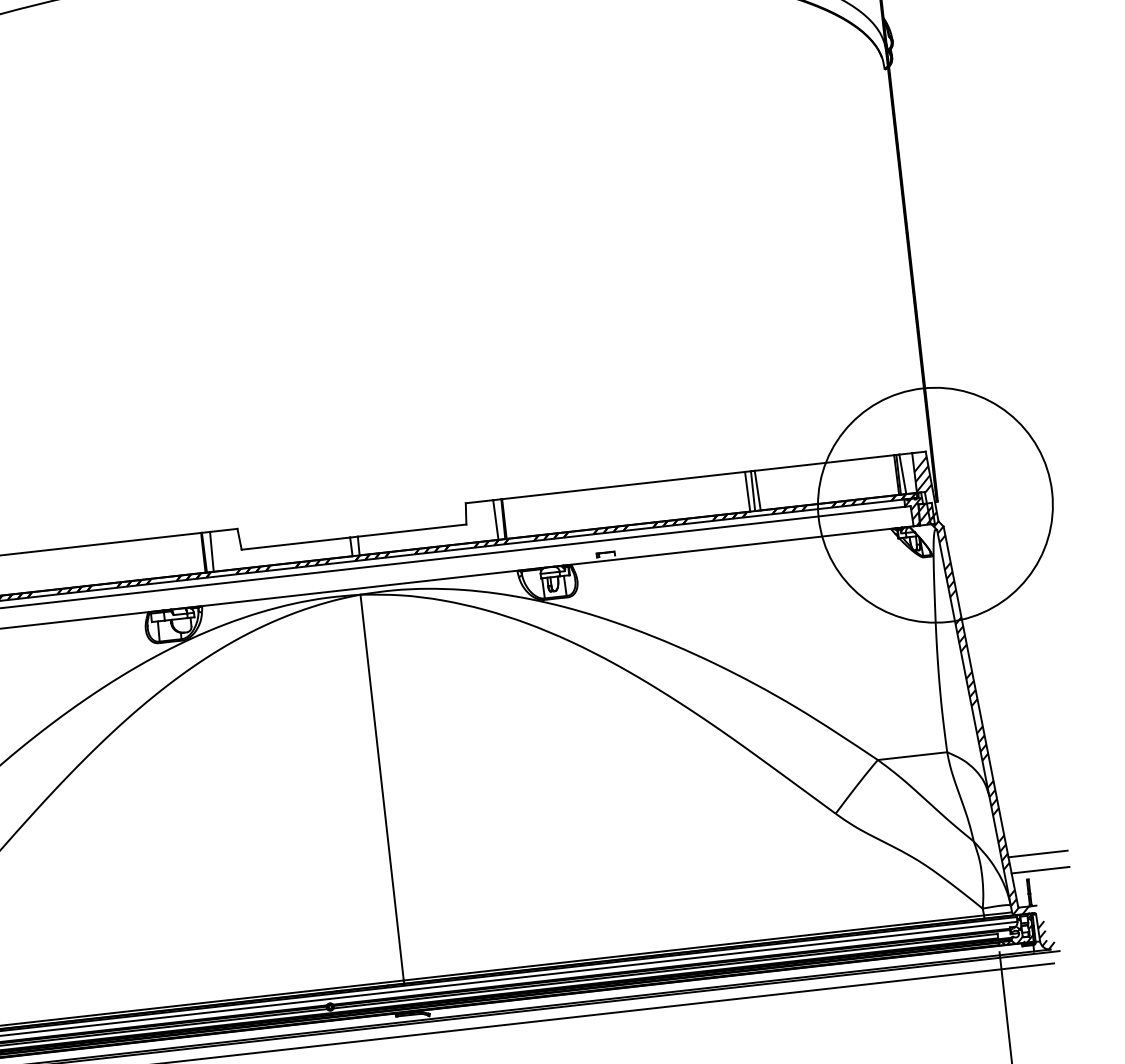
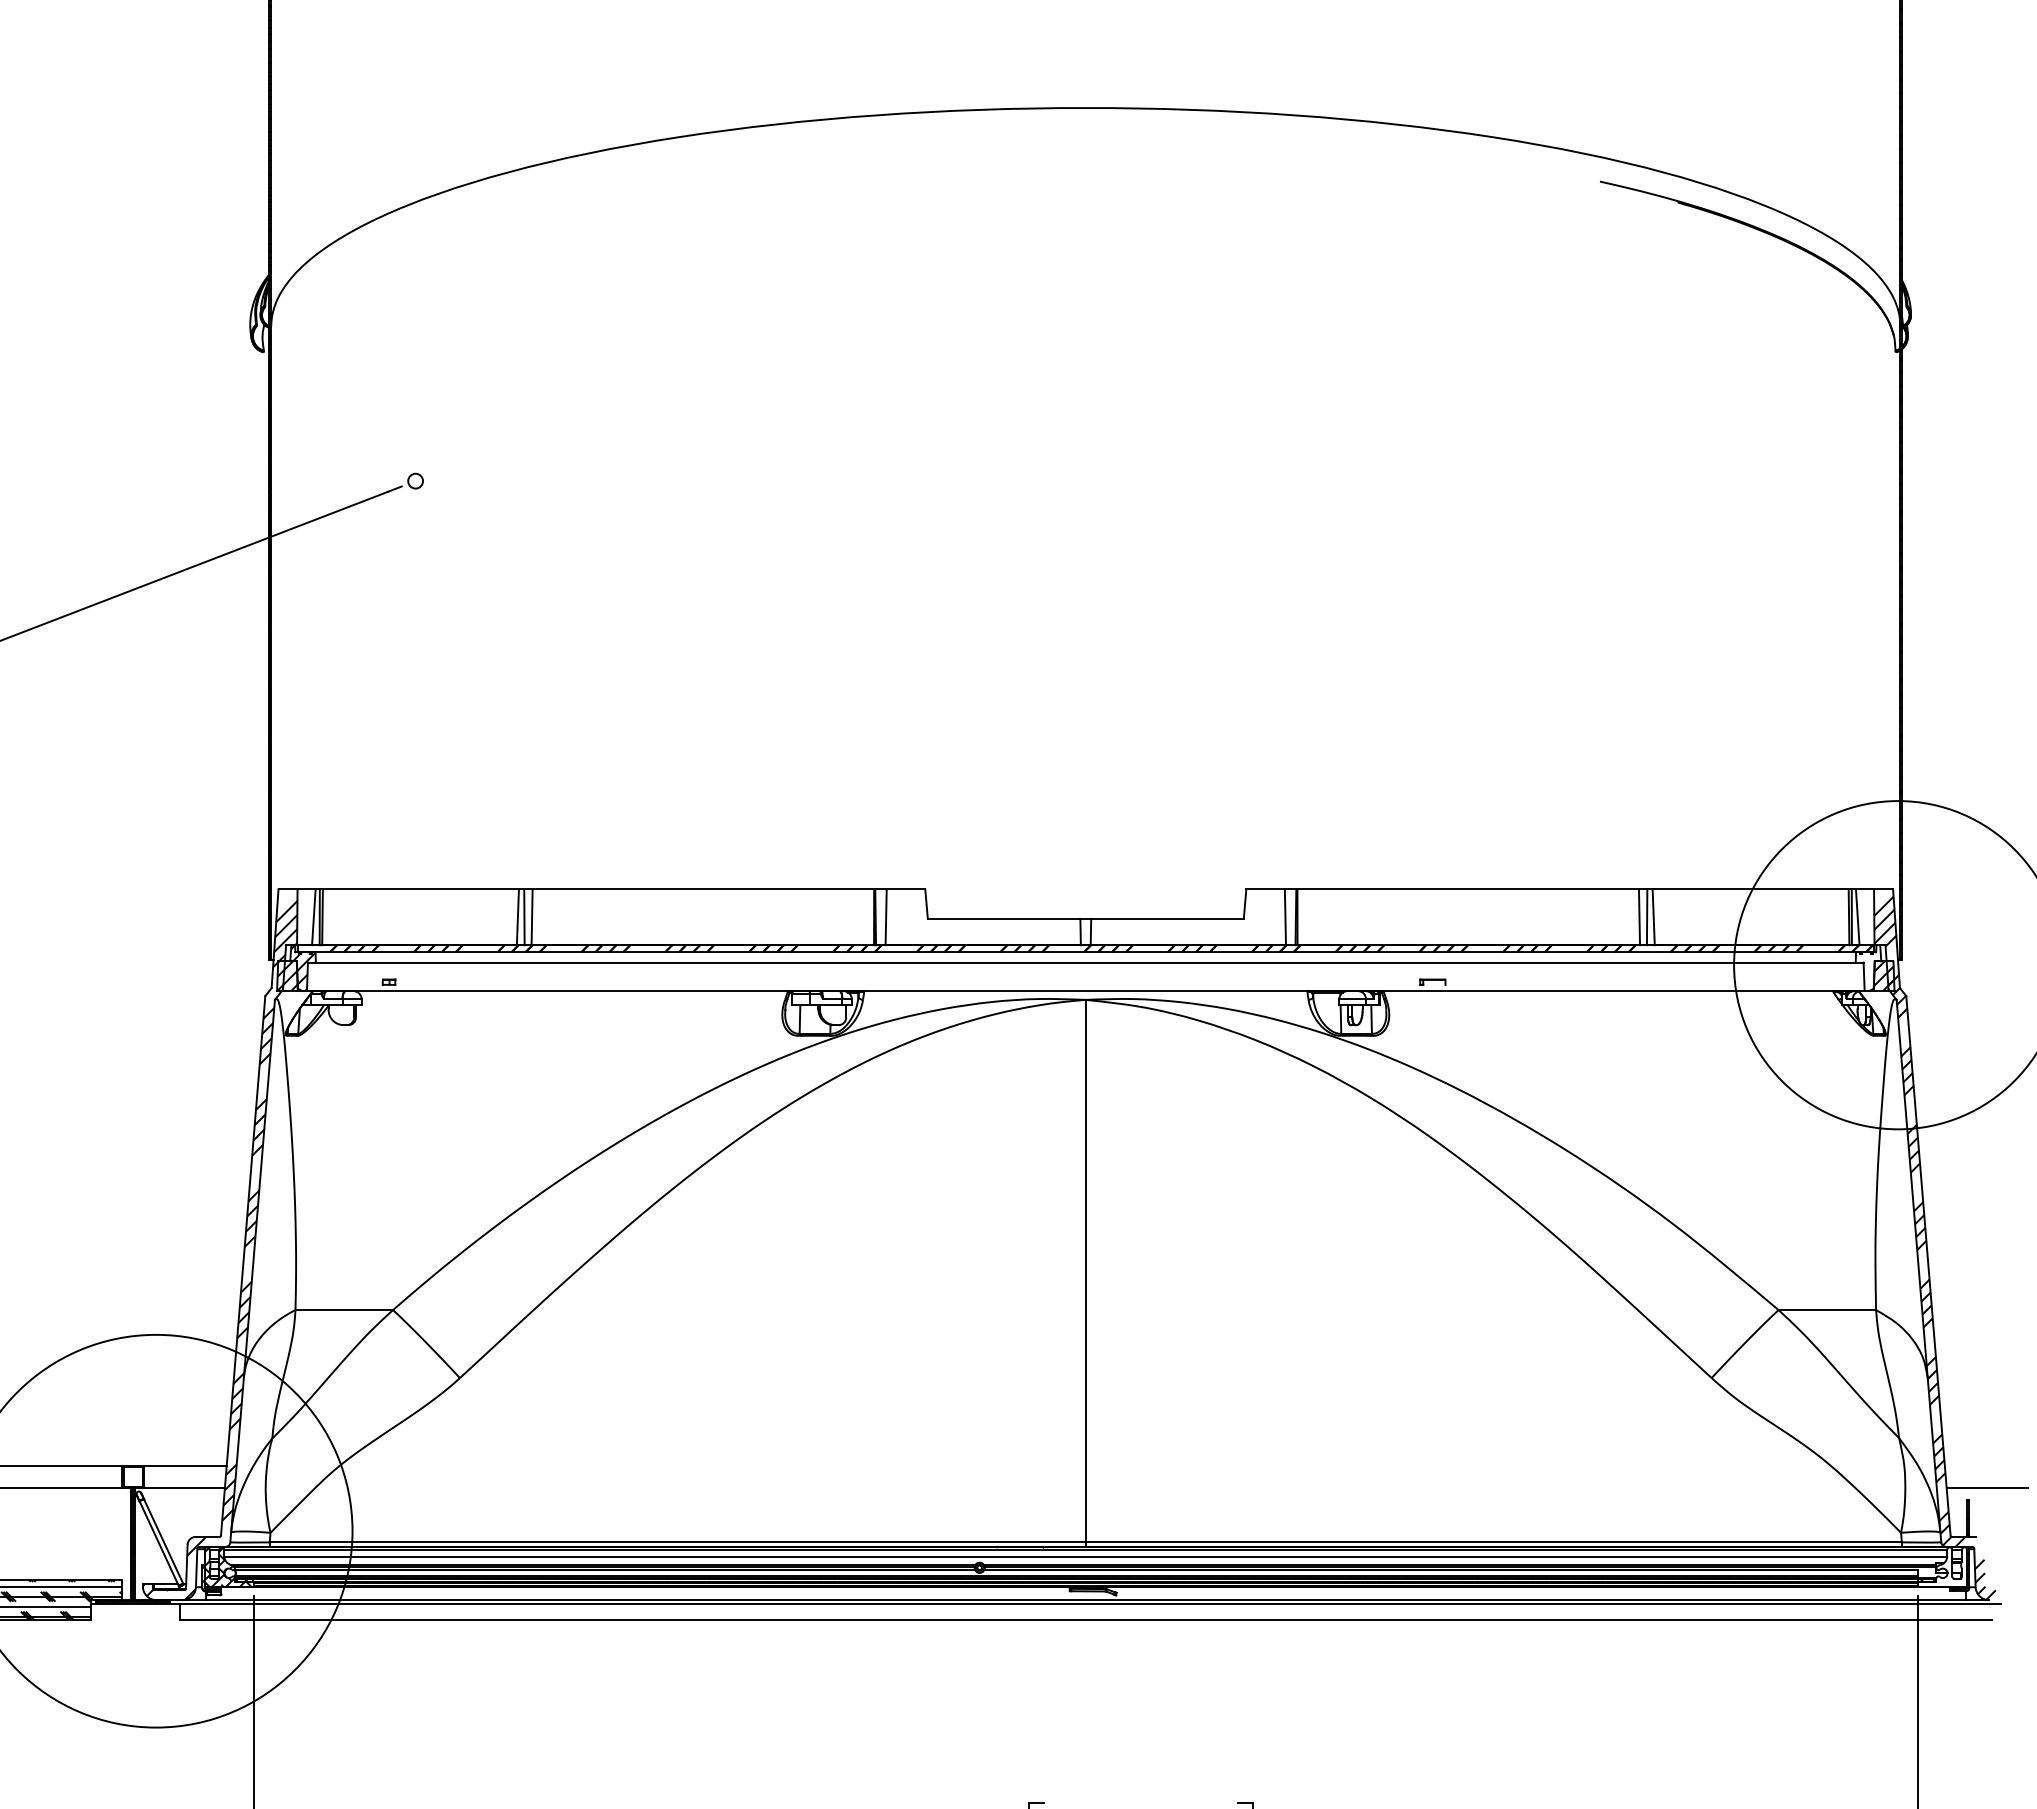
hatch: (914, 512) -> (1867, 971), removed
line: (1037, 854) -> (1985, 1465), removed
hatch: (1014, 930) -> (1942, 1567), removed

